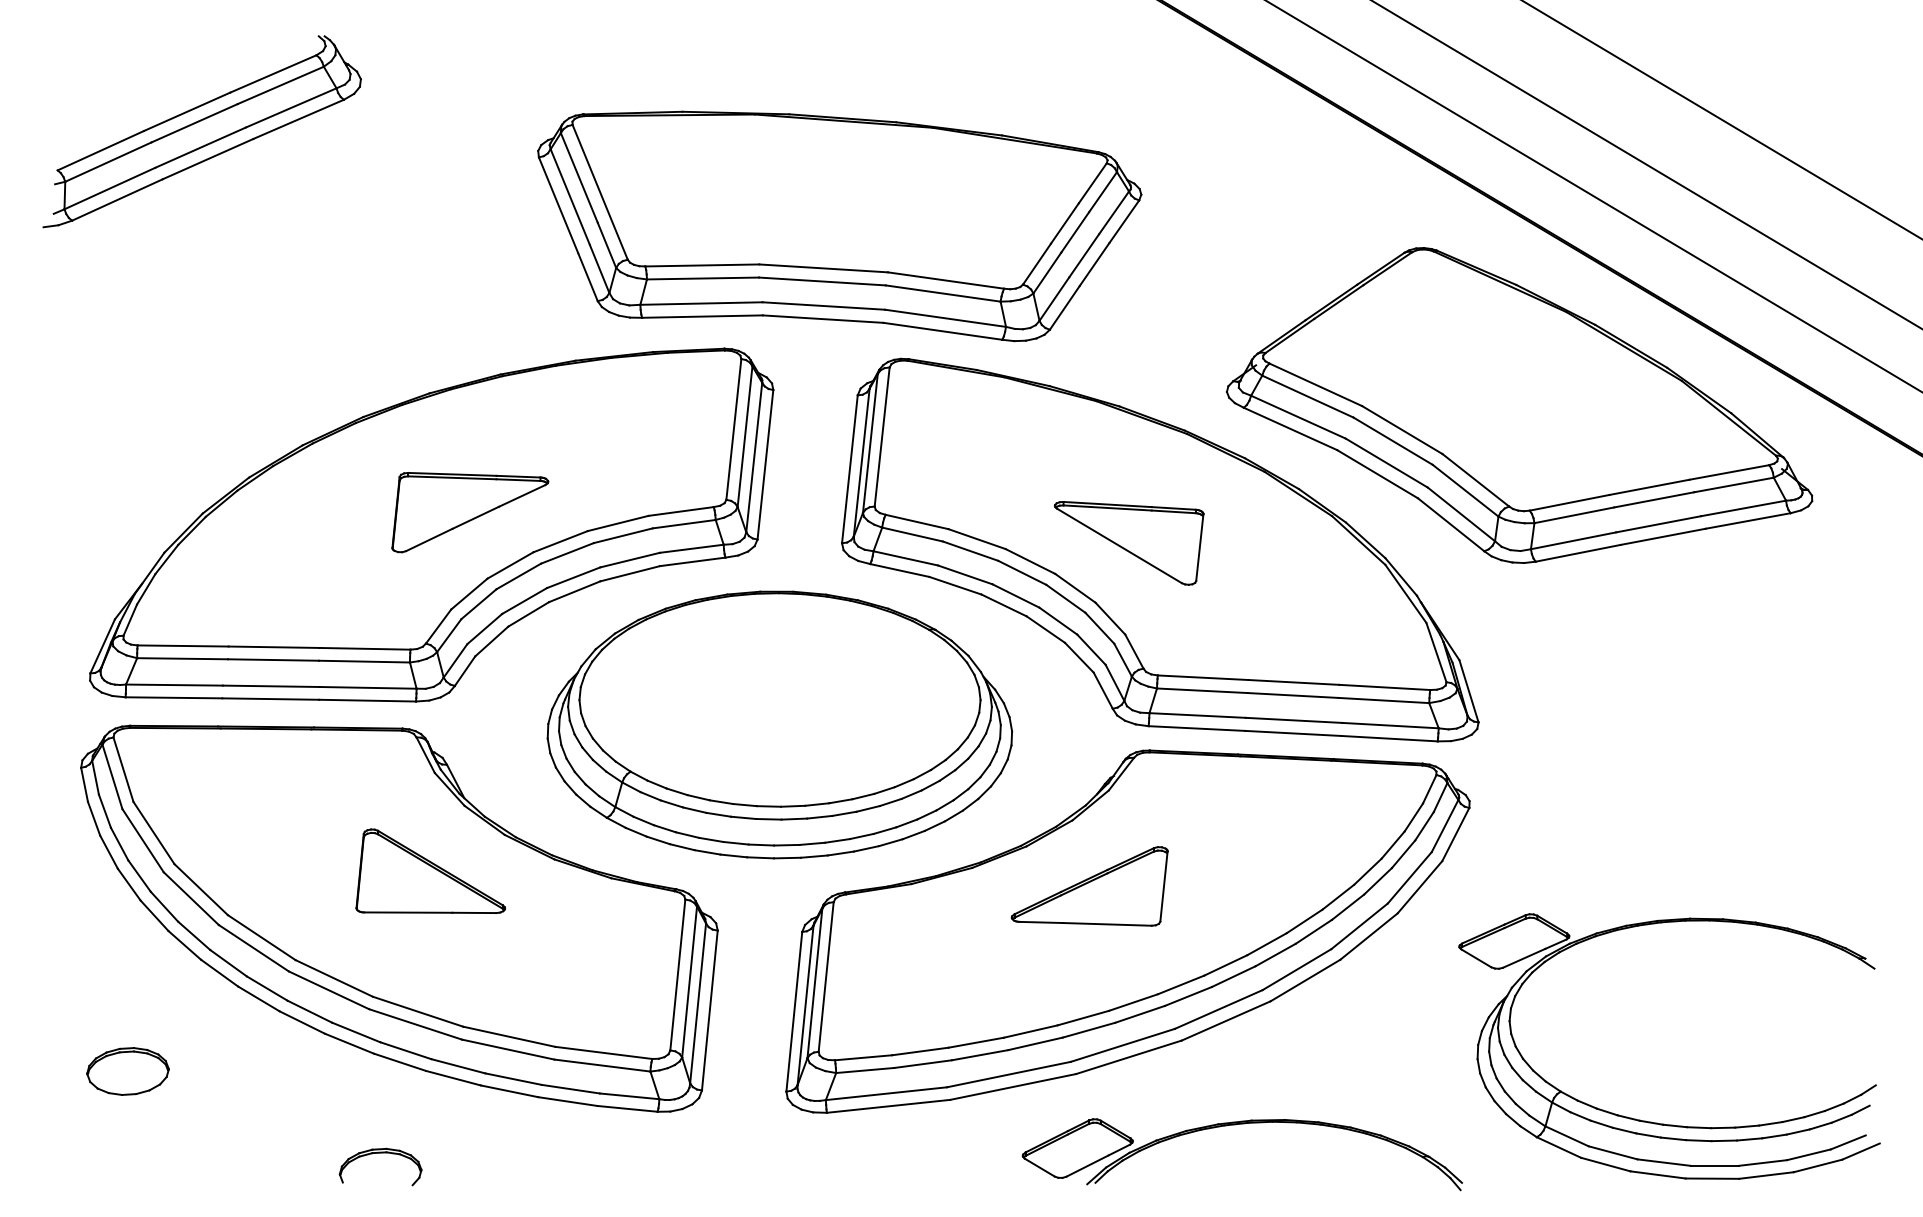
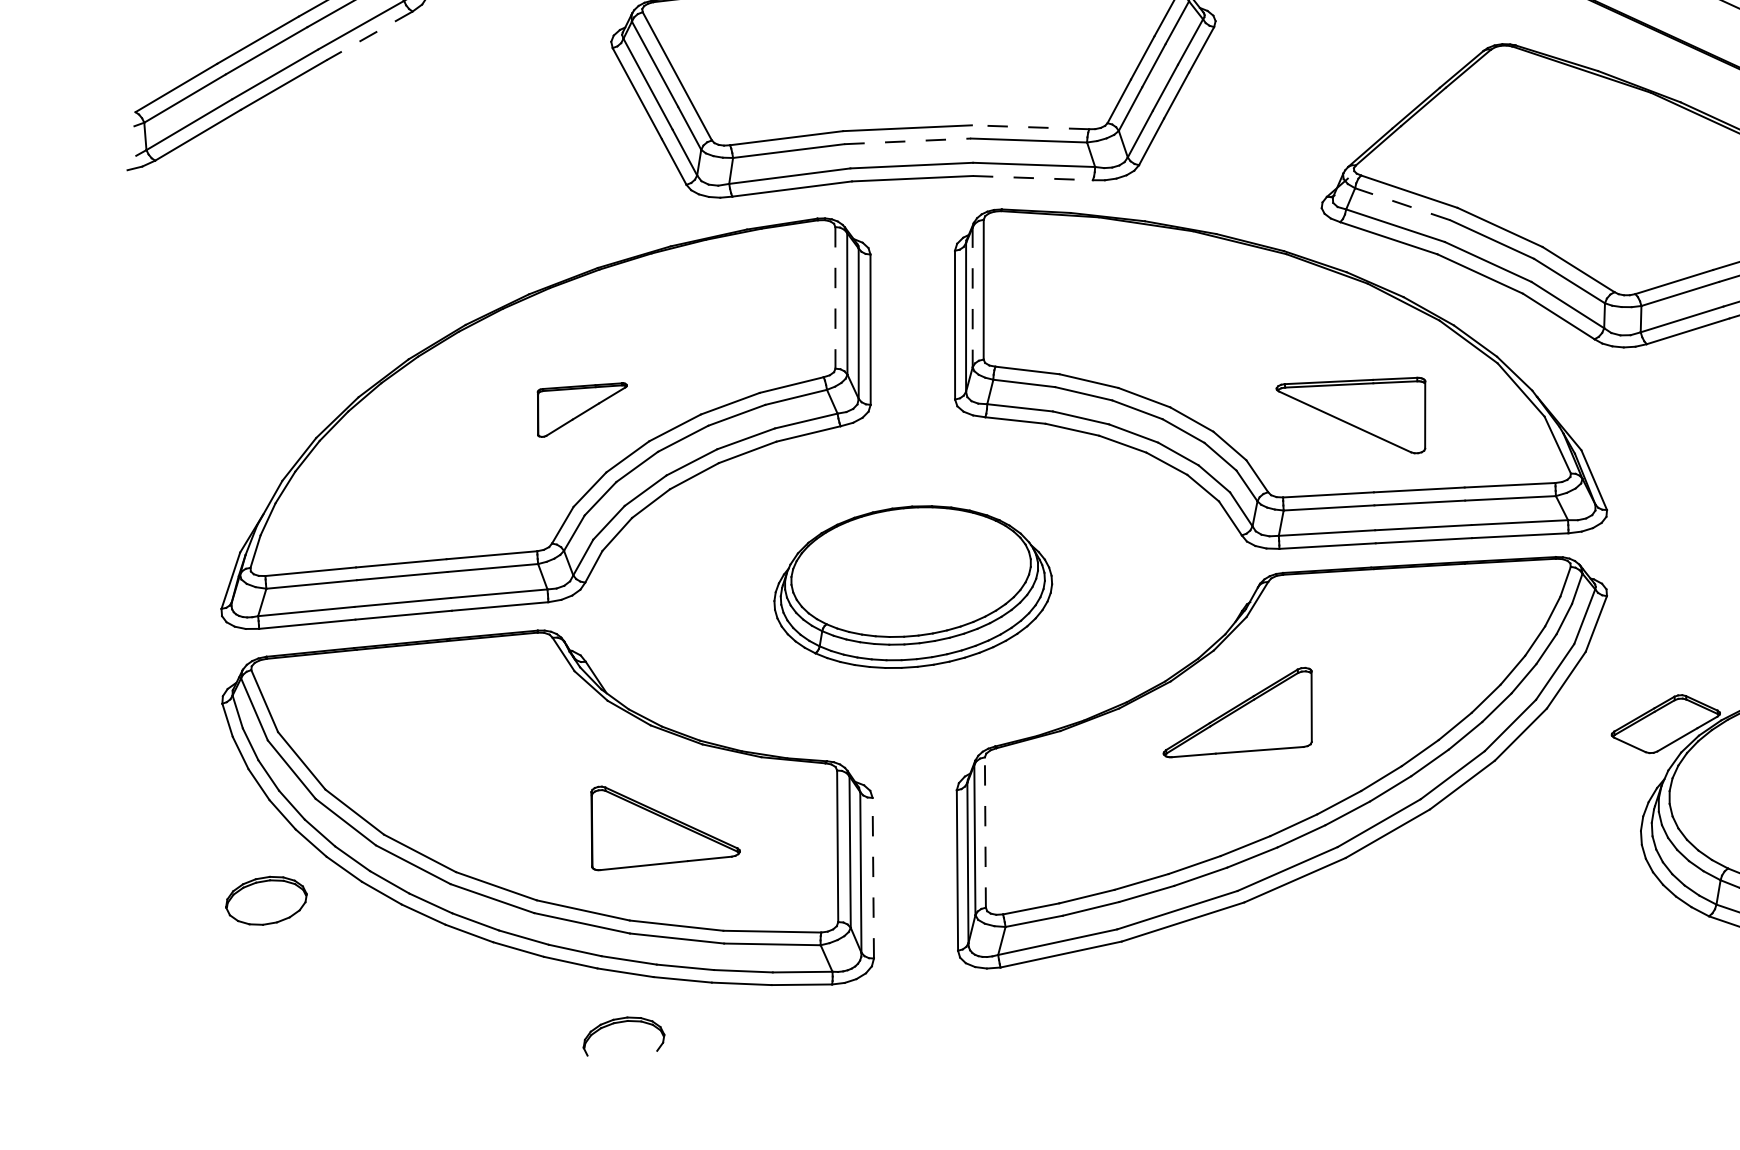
line: (298, 119) -> (369, 35), solid -> dashed
line: (946, 280) -> (1031, 127), solid -> dashed
line: (822, 281) -> (907, 141), solid -> dashed
line: (943, 331) -> (1033, 178), solid -> dashed
line: (1307, 396) -> (1402, 204), solid -> dashed
line: (733, 429) -> (835, 297), solid -> dashed
line: (870, 443) -> (972, 297), solid -> dashed
part: (470, 512) -> (582, 408), size x0.6
part: (1129, 543) -> (1354, 418), moved
part: (779, 724) -> (912, 586), size x0.6
part: (430, 870) -> (661, 821), moved
line: (826, 976) -> (985, 832), solid -> dashed
line: (709, 1010) -> (872, 878), solid -> dashed
part: (127, 1071) -> (265, 900), moved
part: (1235, 1125) -> (1408, 936), removed
part: (380, 1153) -> (621, 1022), moved

